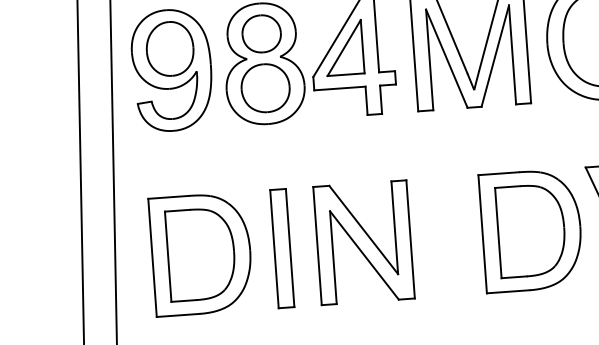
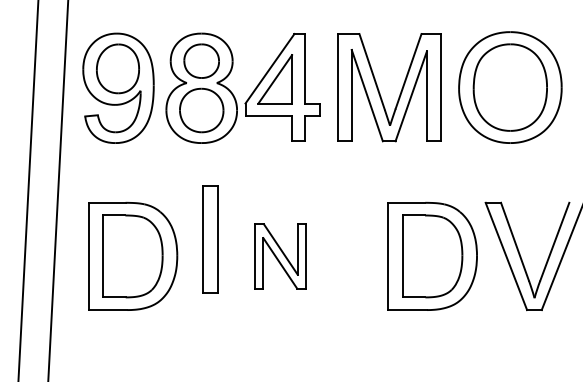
part: (363, 242) -> (280, 256), size x0.6
part: (282, 248) -> (210, 239), moved

